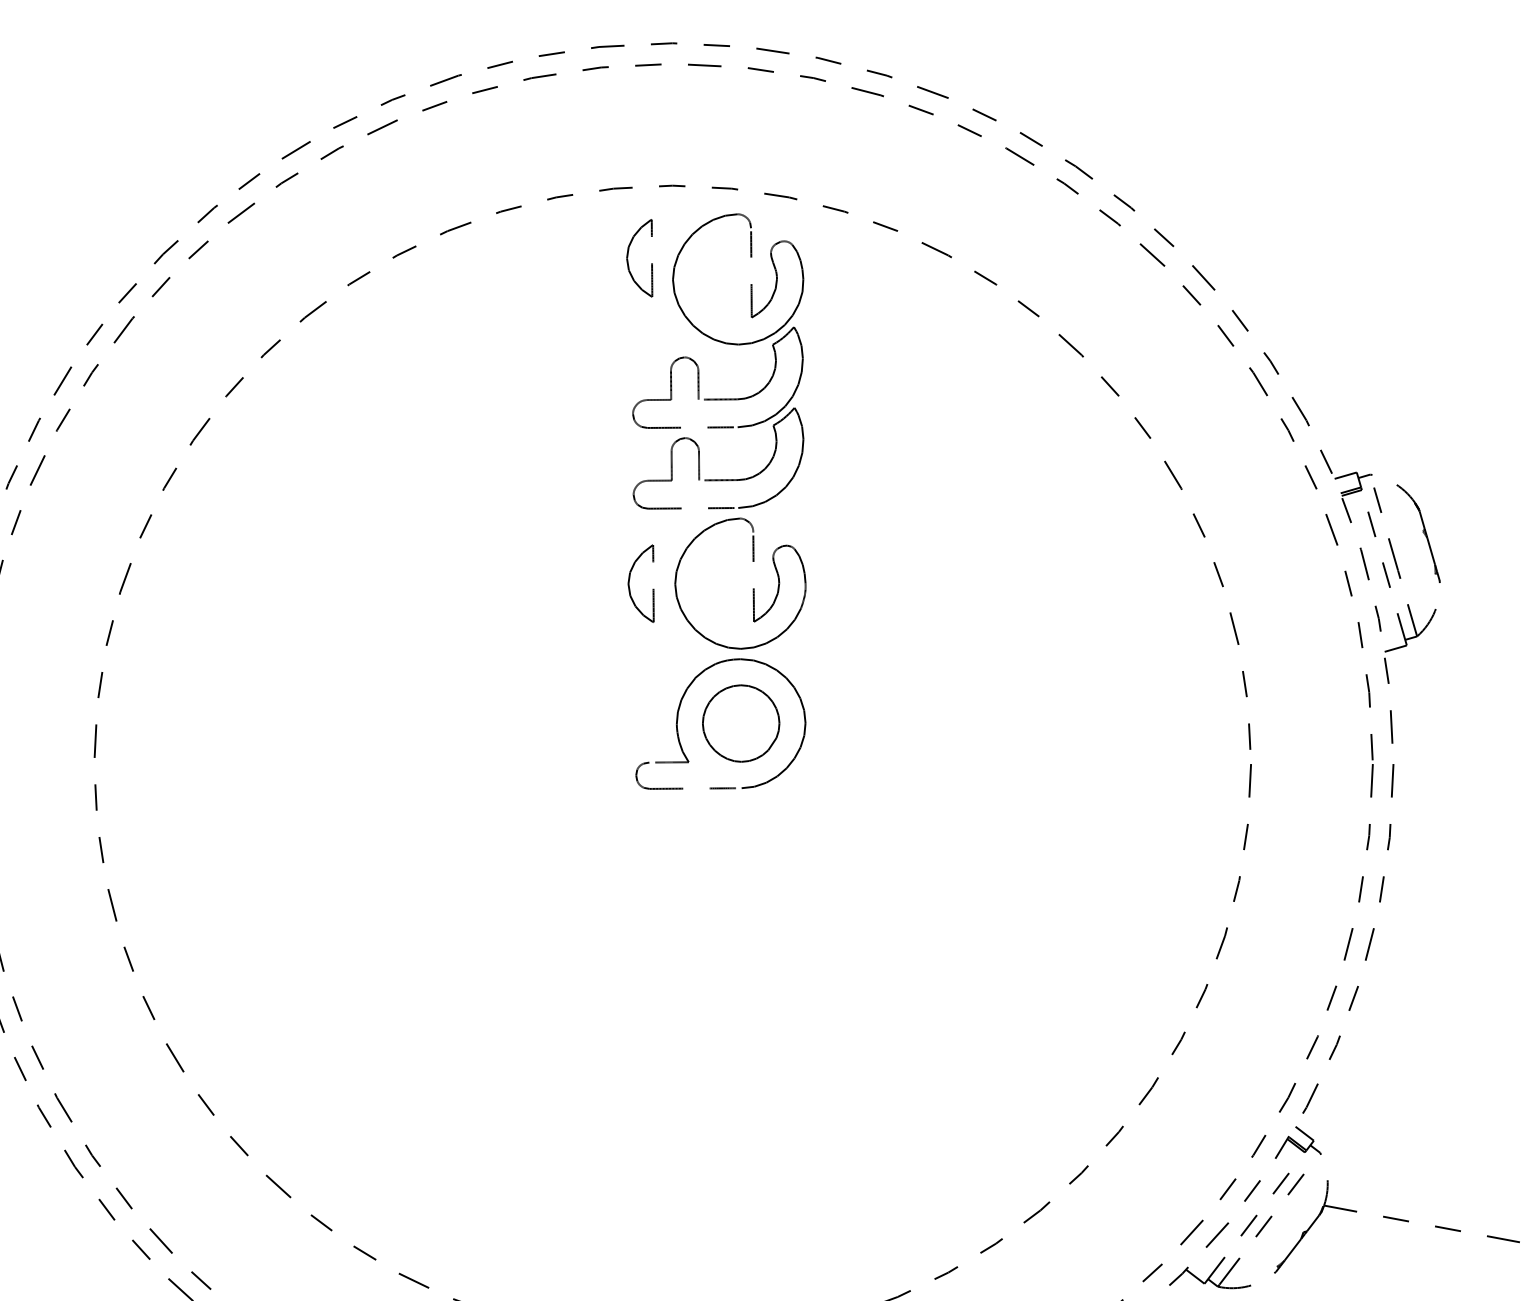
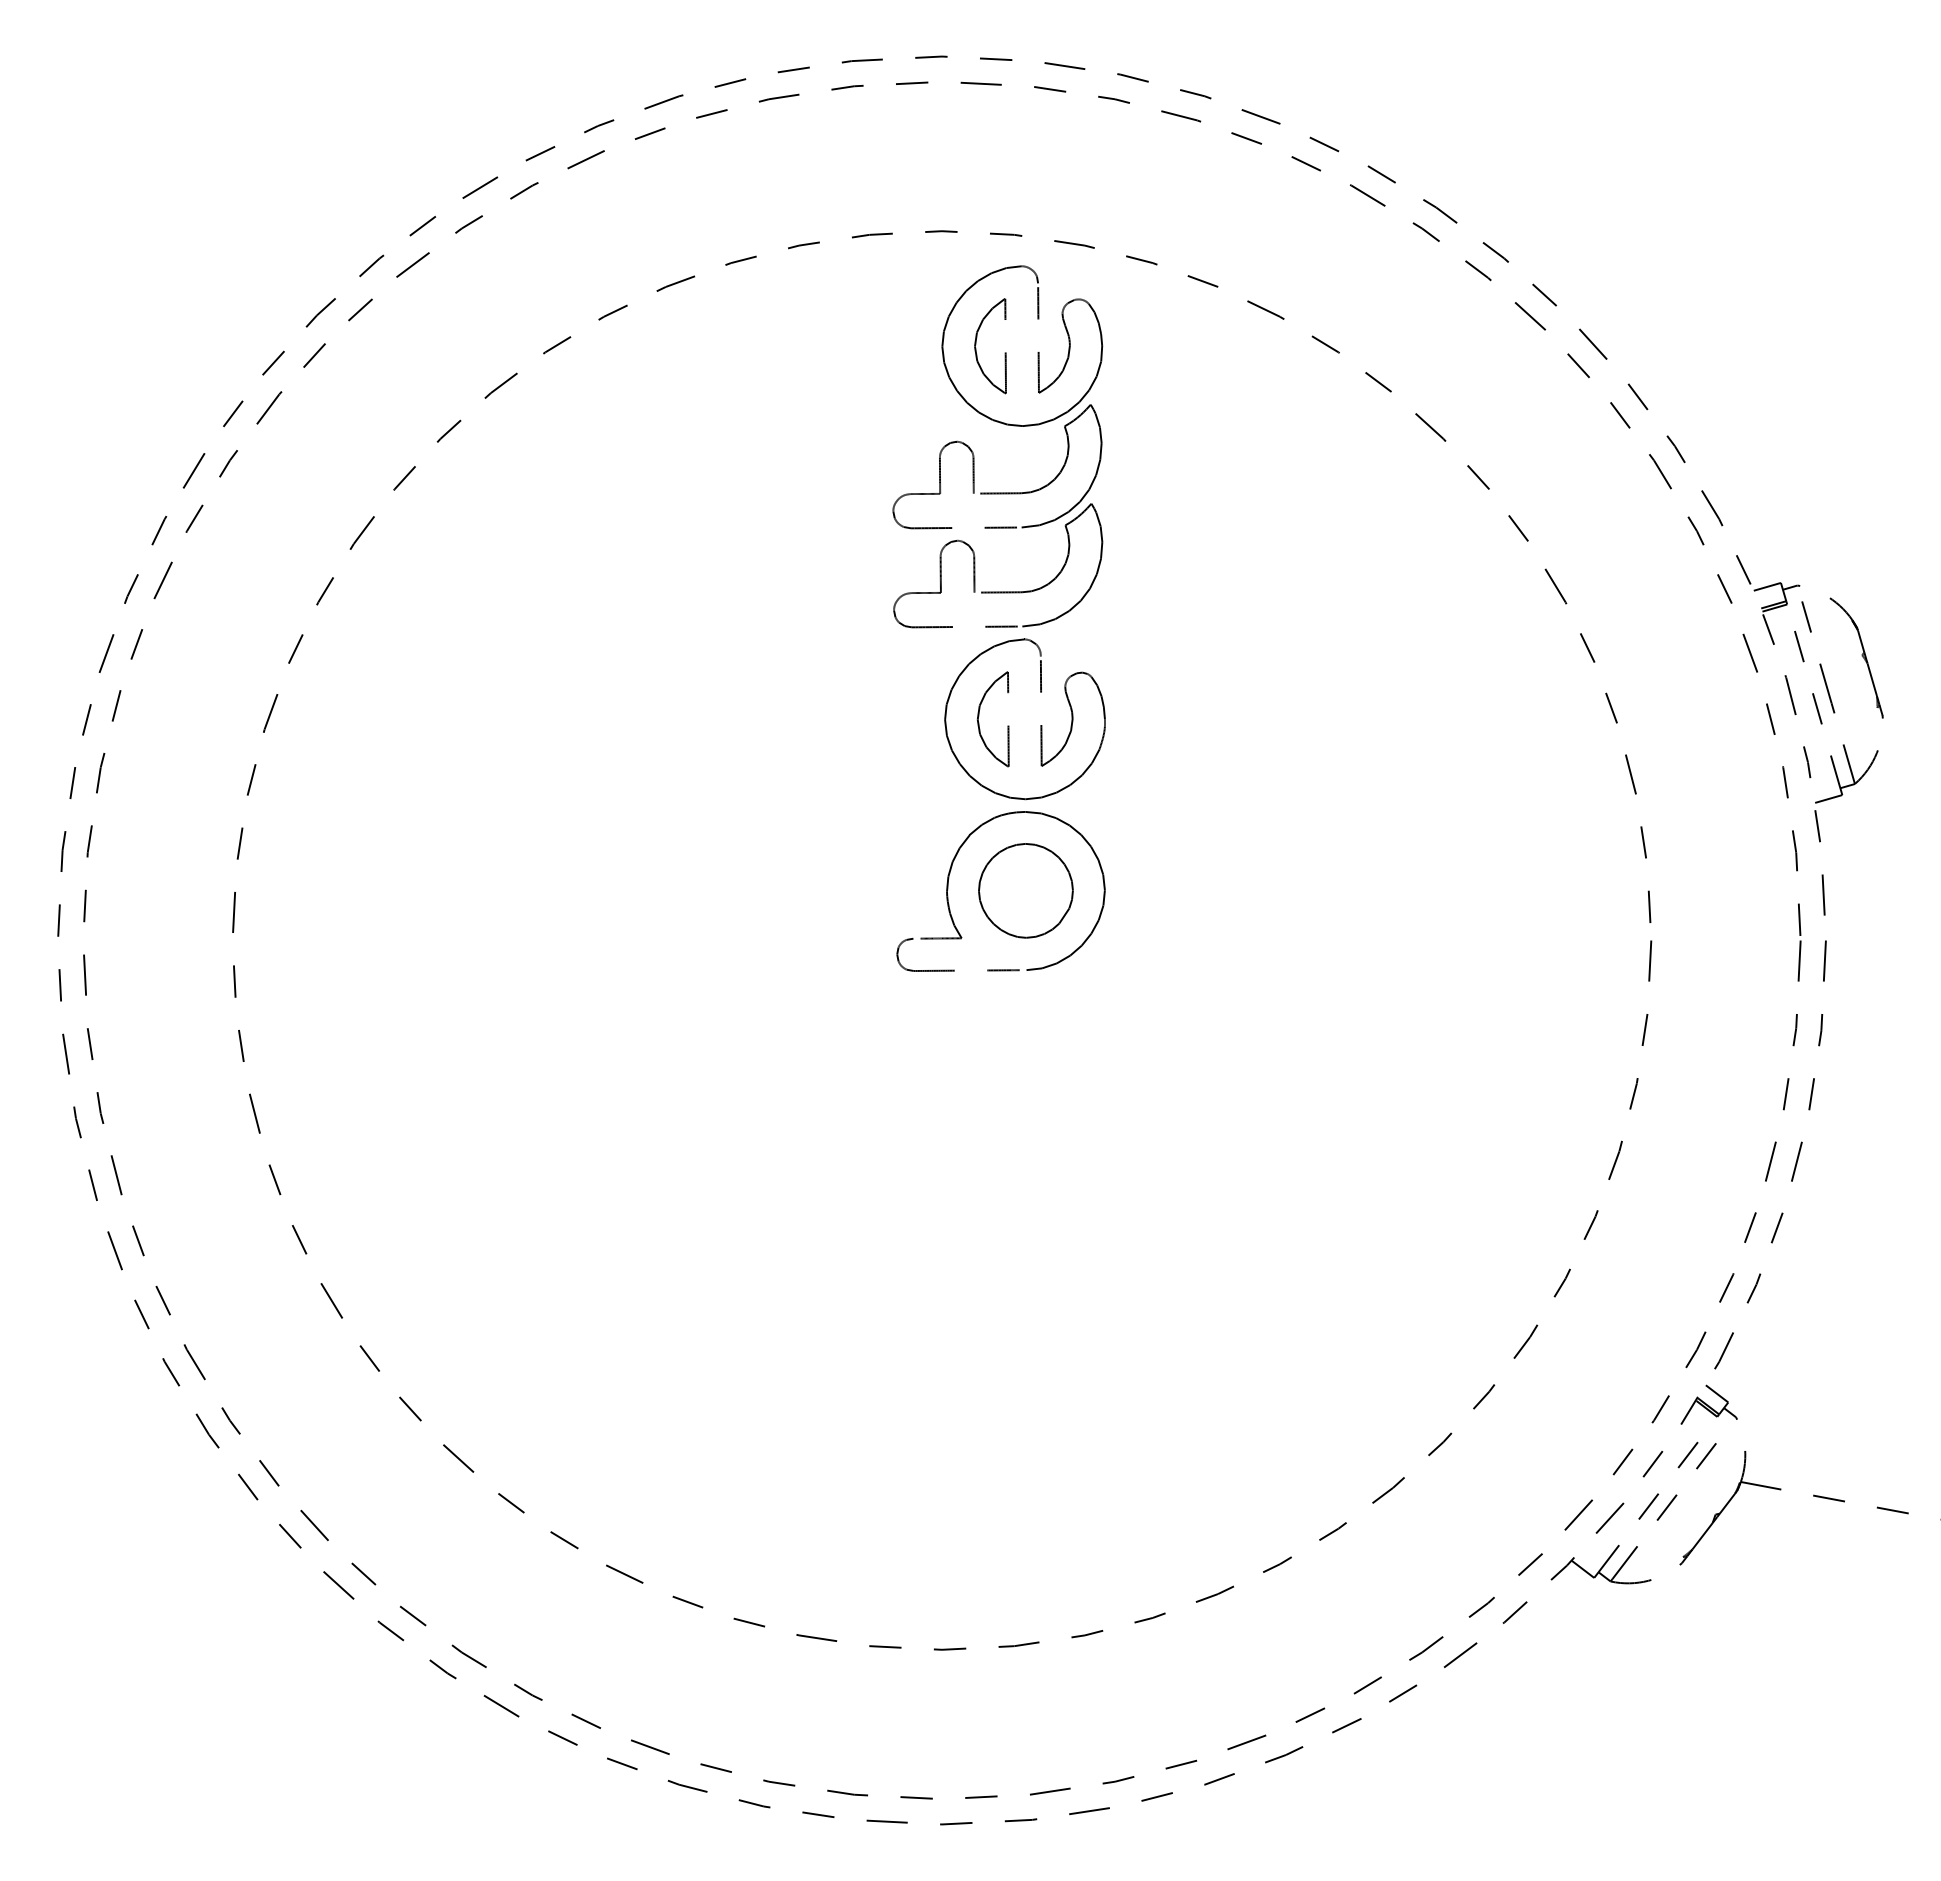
part: (628, 256) -> (976, 344), moved
part: (629, 581) -> (979, 716), moved

